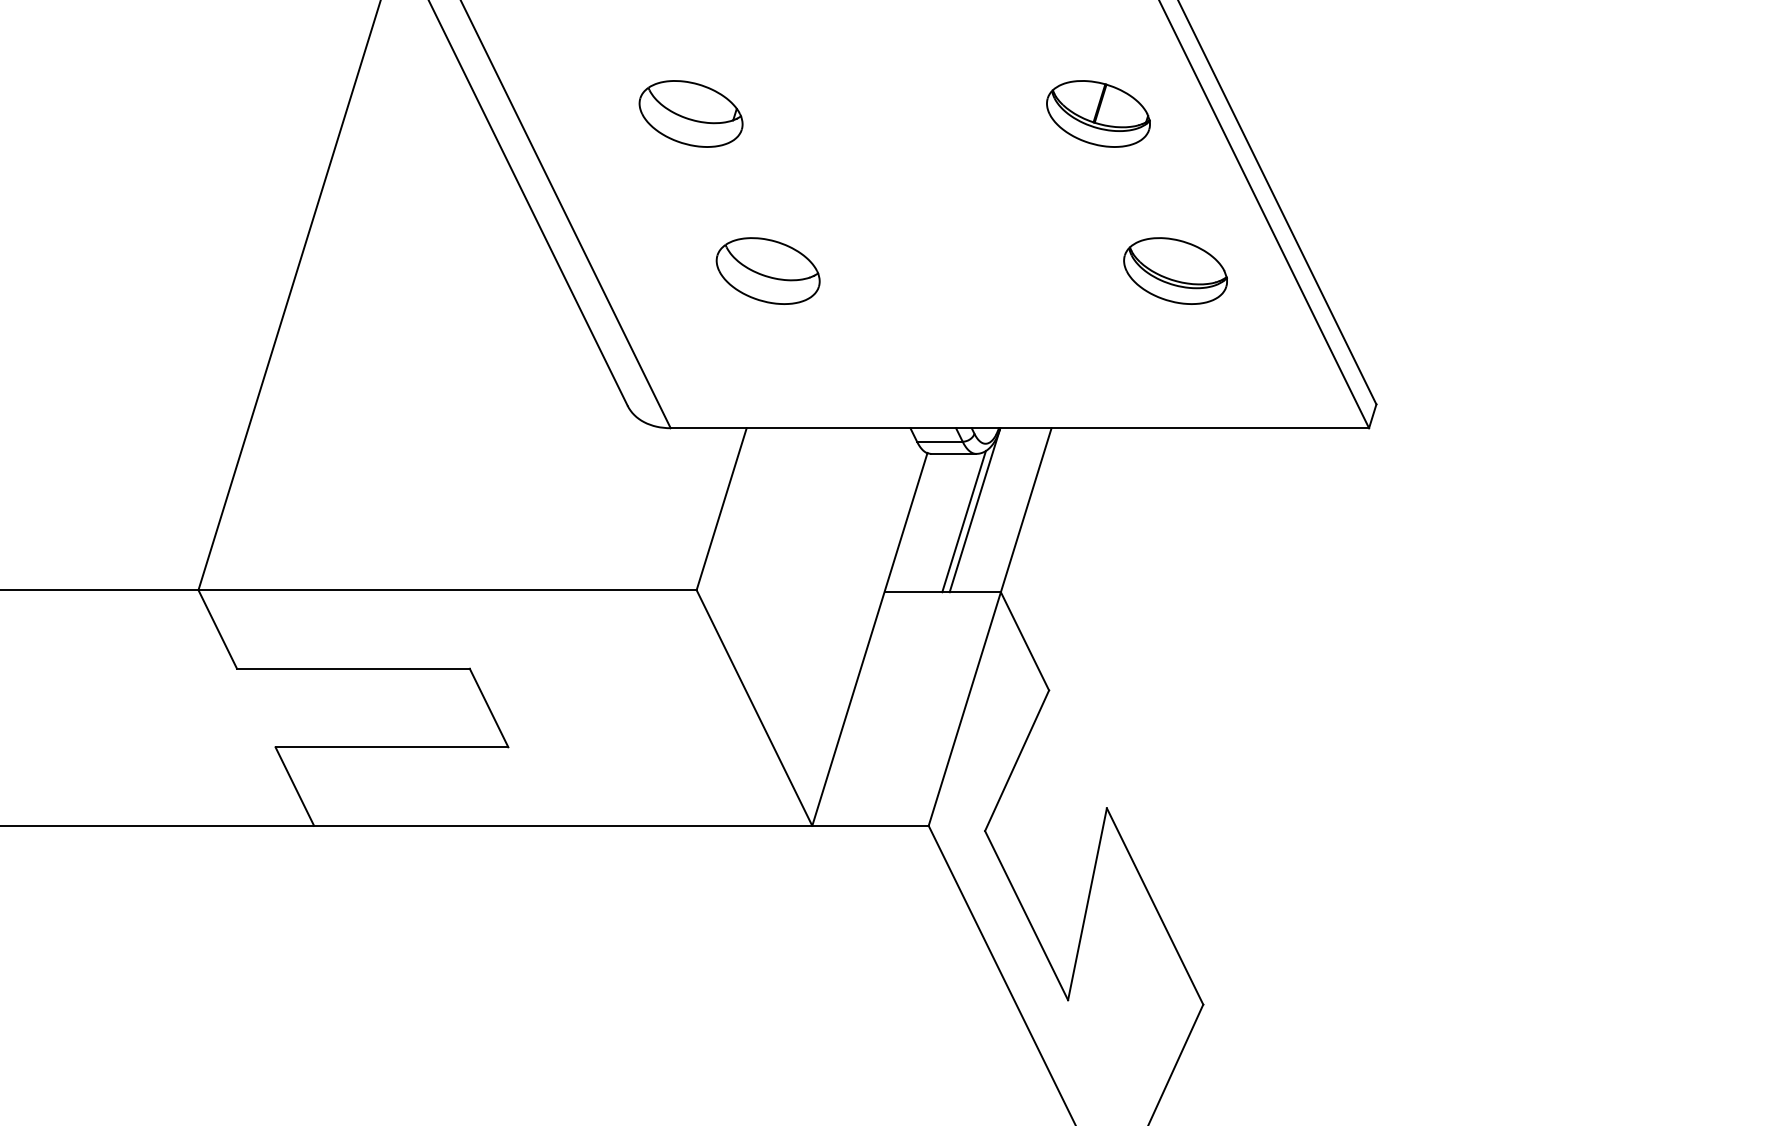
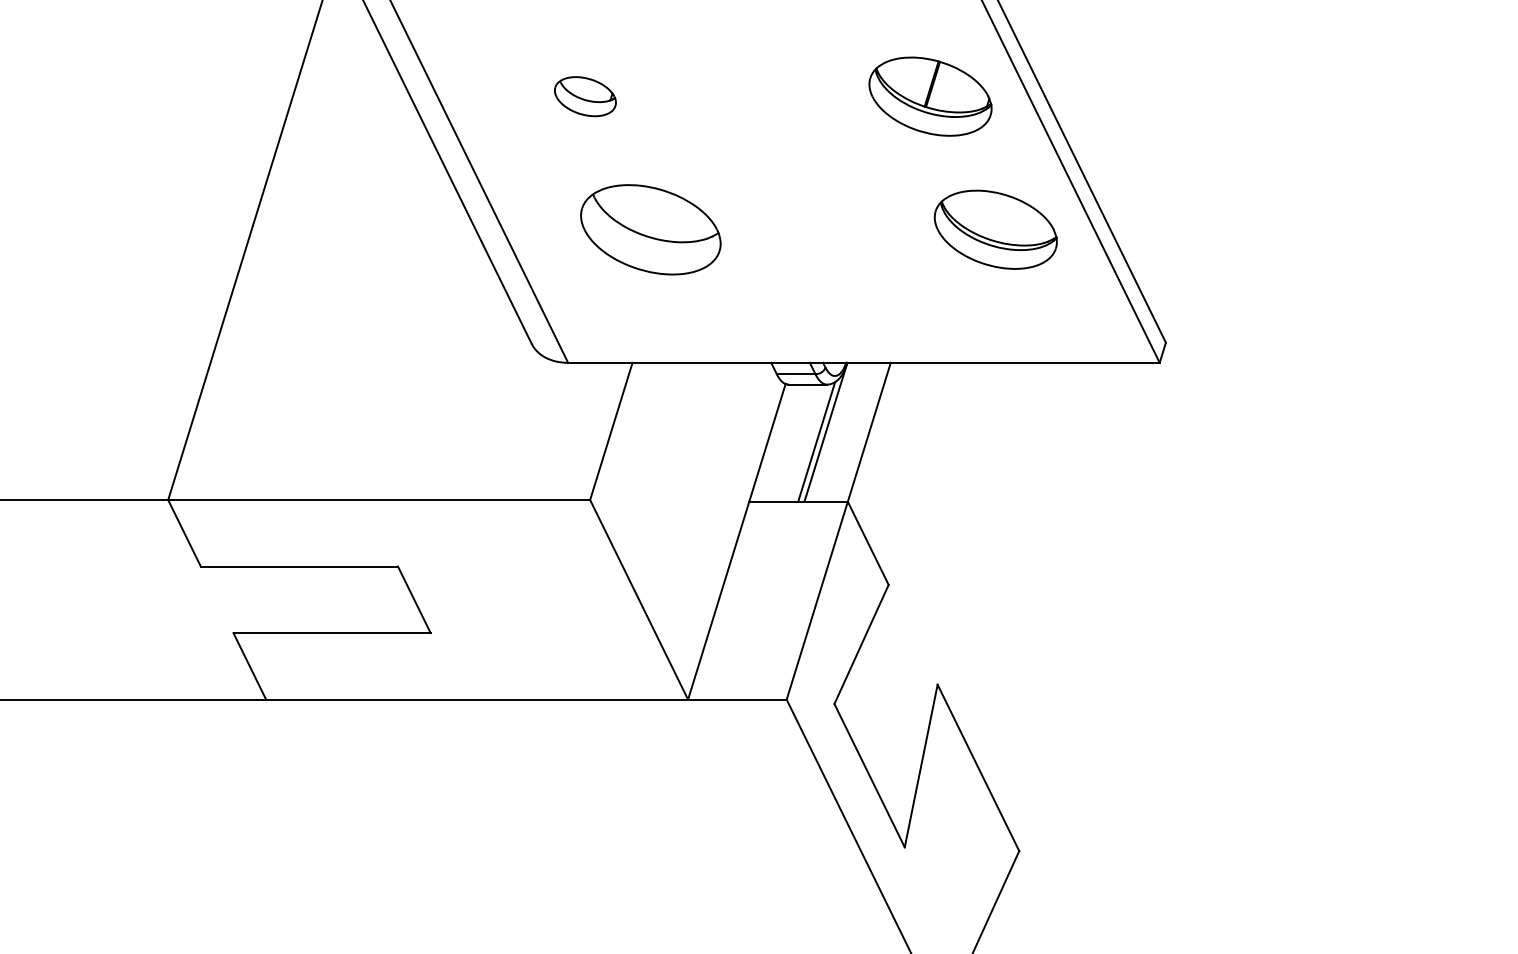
part: (690, 113) -> (584, 96), size x0.7
part: (1098, 113) -> (930, 96), size x1.4
part: (767, 270) -> (650, 229), size x1.6
part: (1175, 270) -> (995, 229), size x1.4

